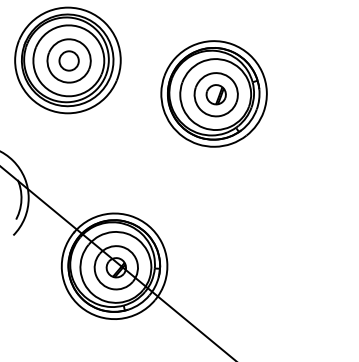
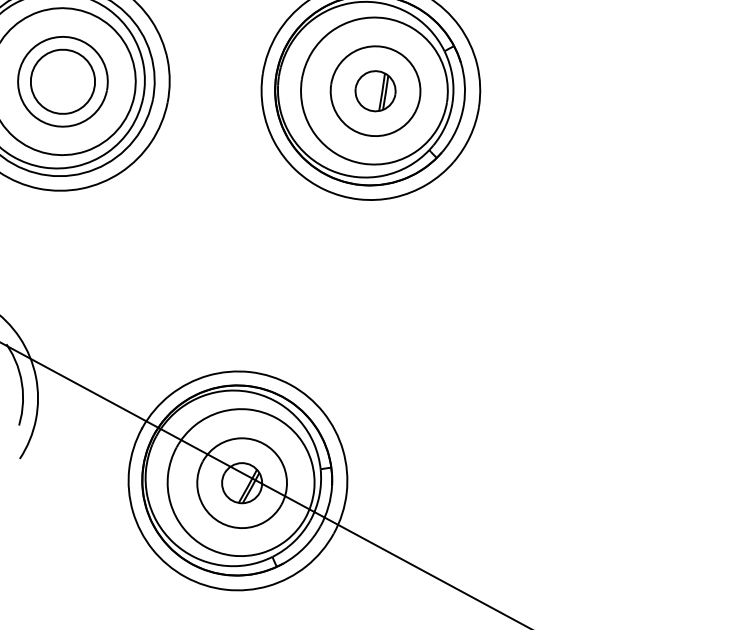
circle: (68, 60) -> (61, 81), size x1.6

